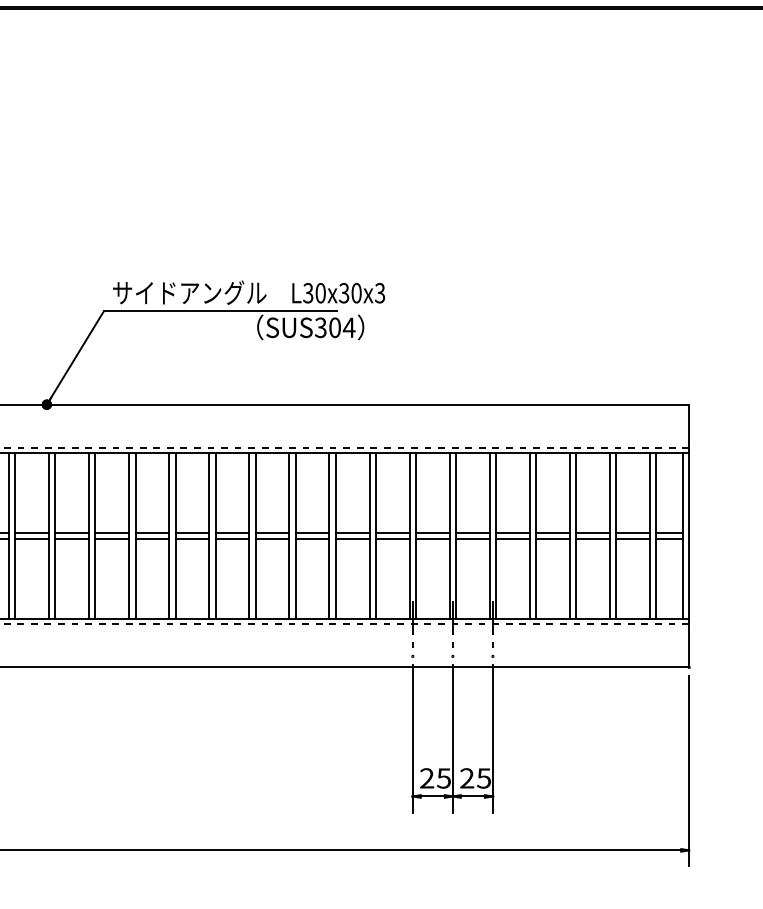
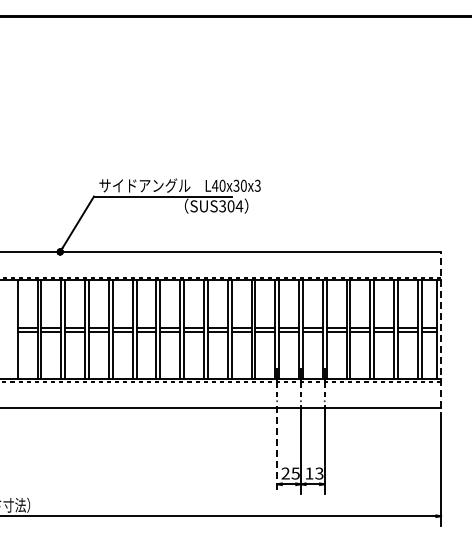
text: (308, 292) -> (215, 185), L30x30x3 -> L40x30x3
line: (689, 535) -> (441, 329), solid -> dashed
line: (413, 737) -> (277, 449), solid -> dashed
text: (475, 778) -> (314, 473), 25 -> 13

